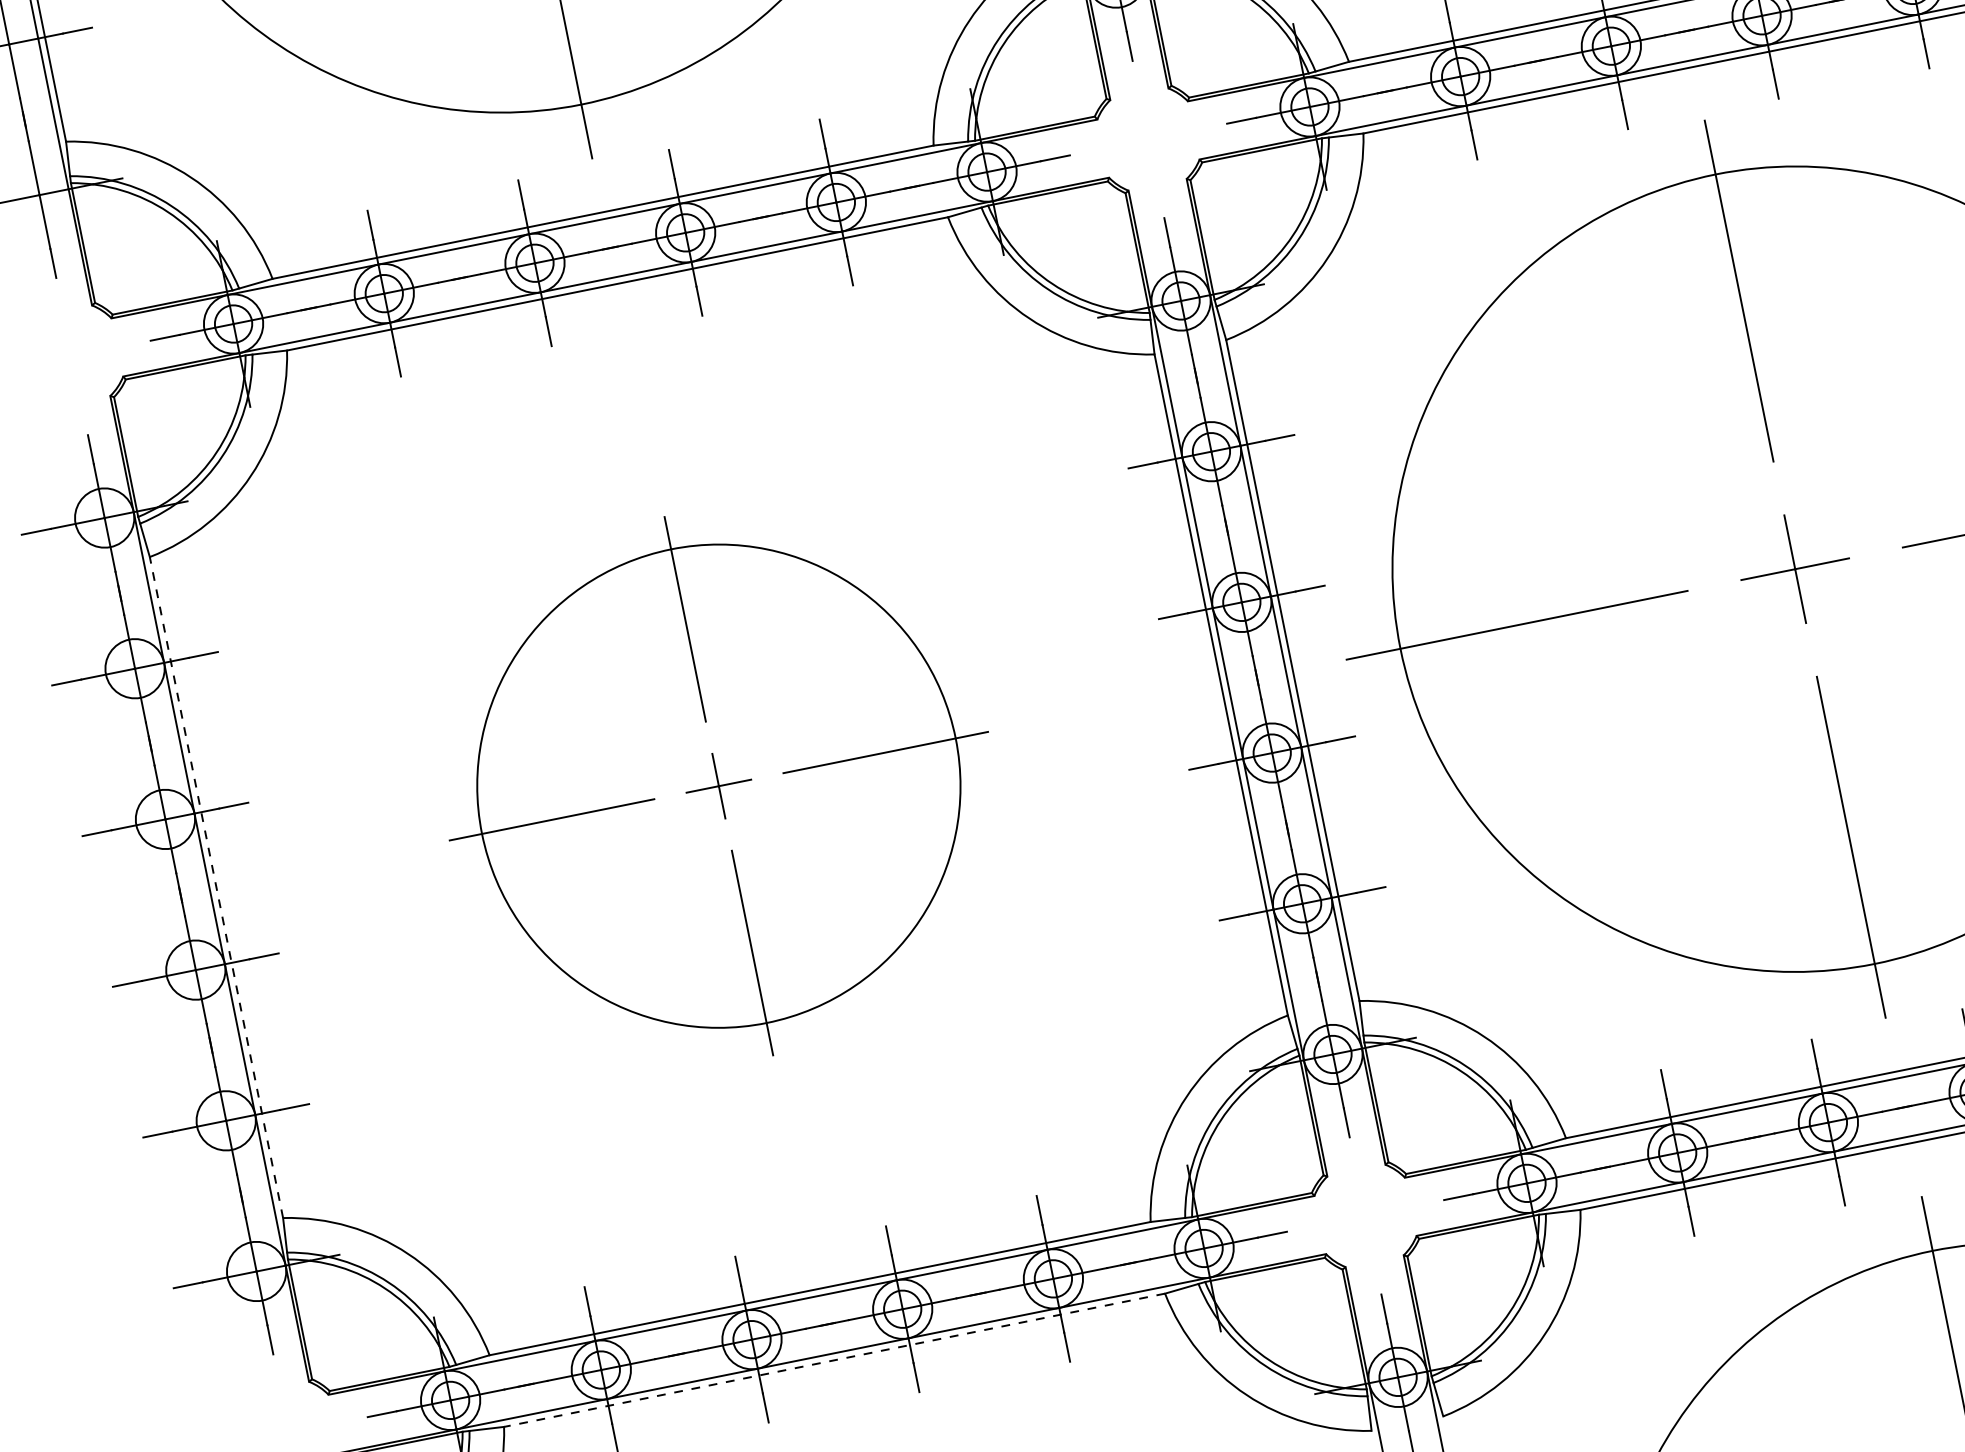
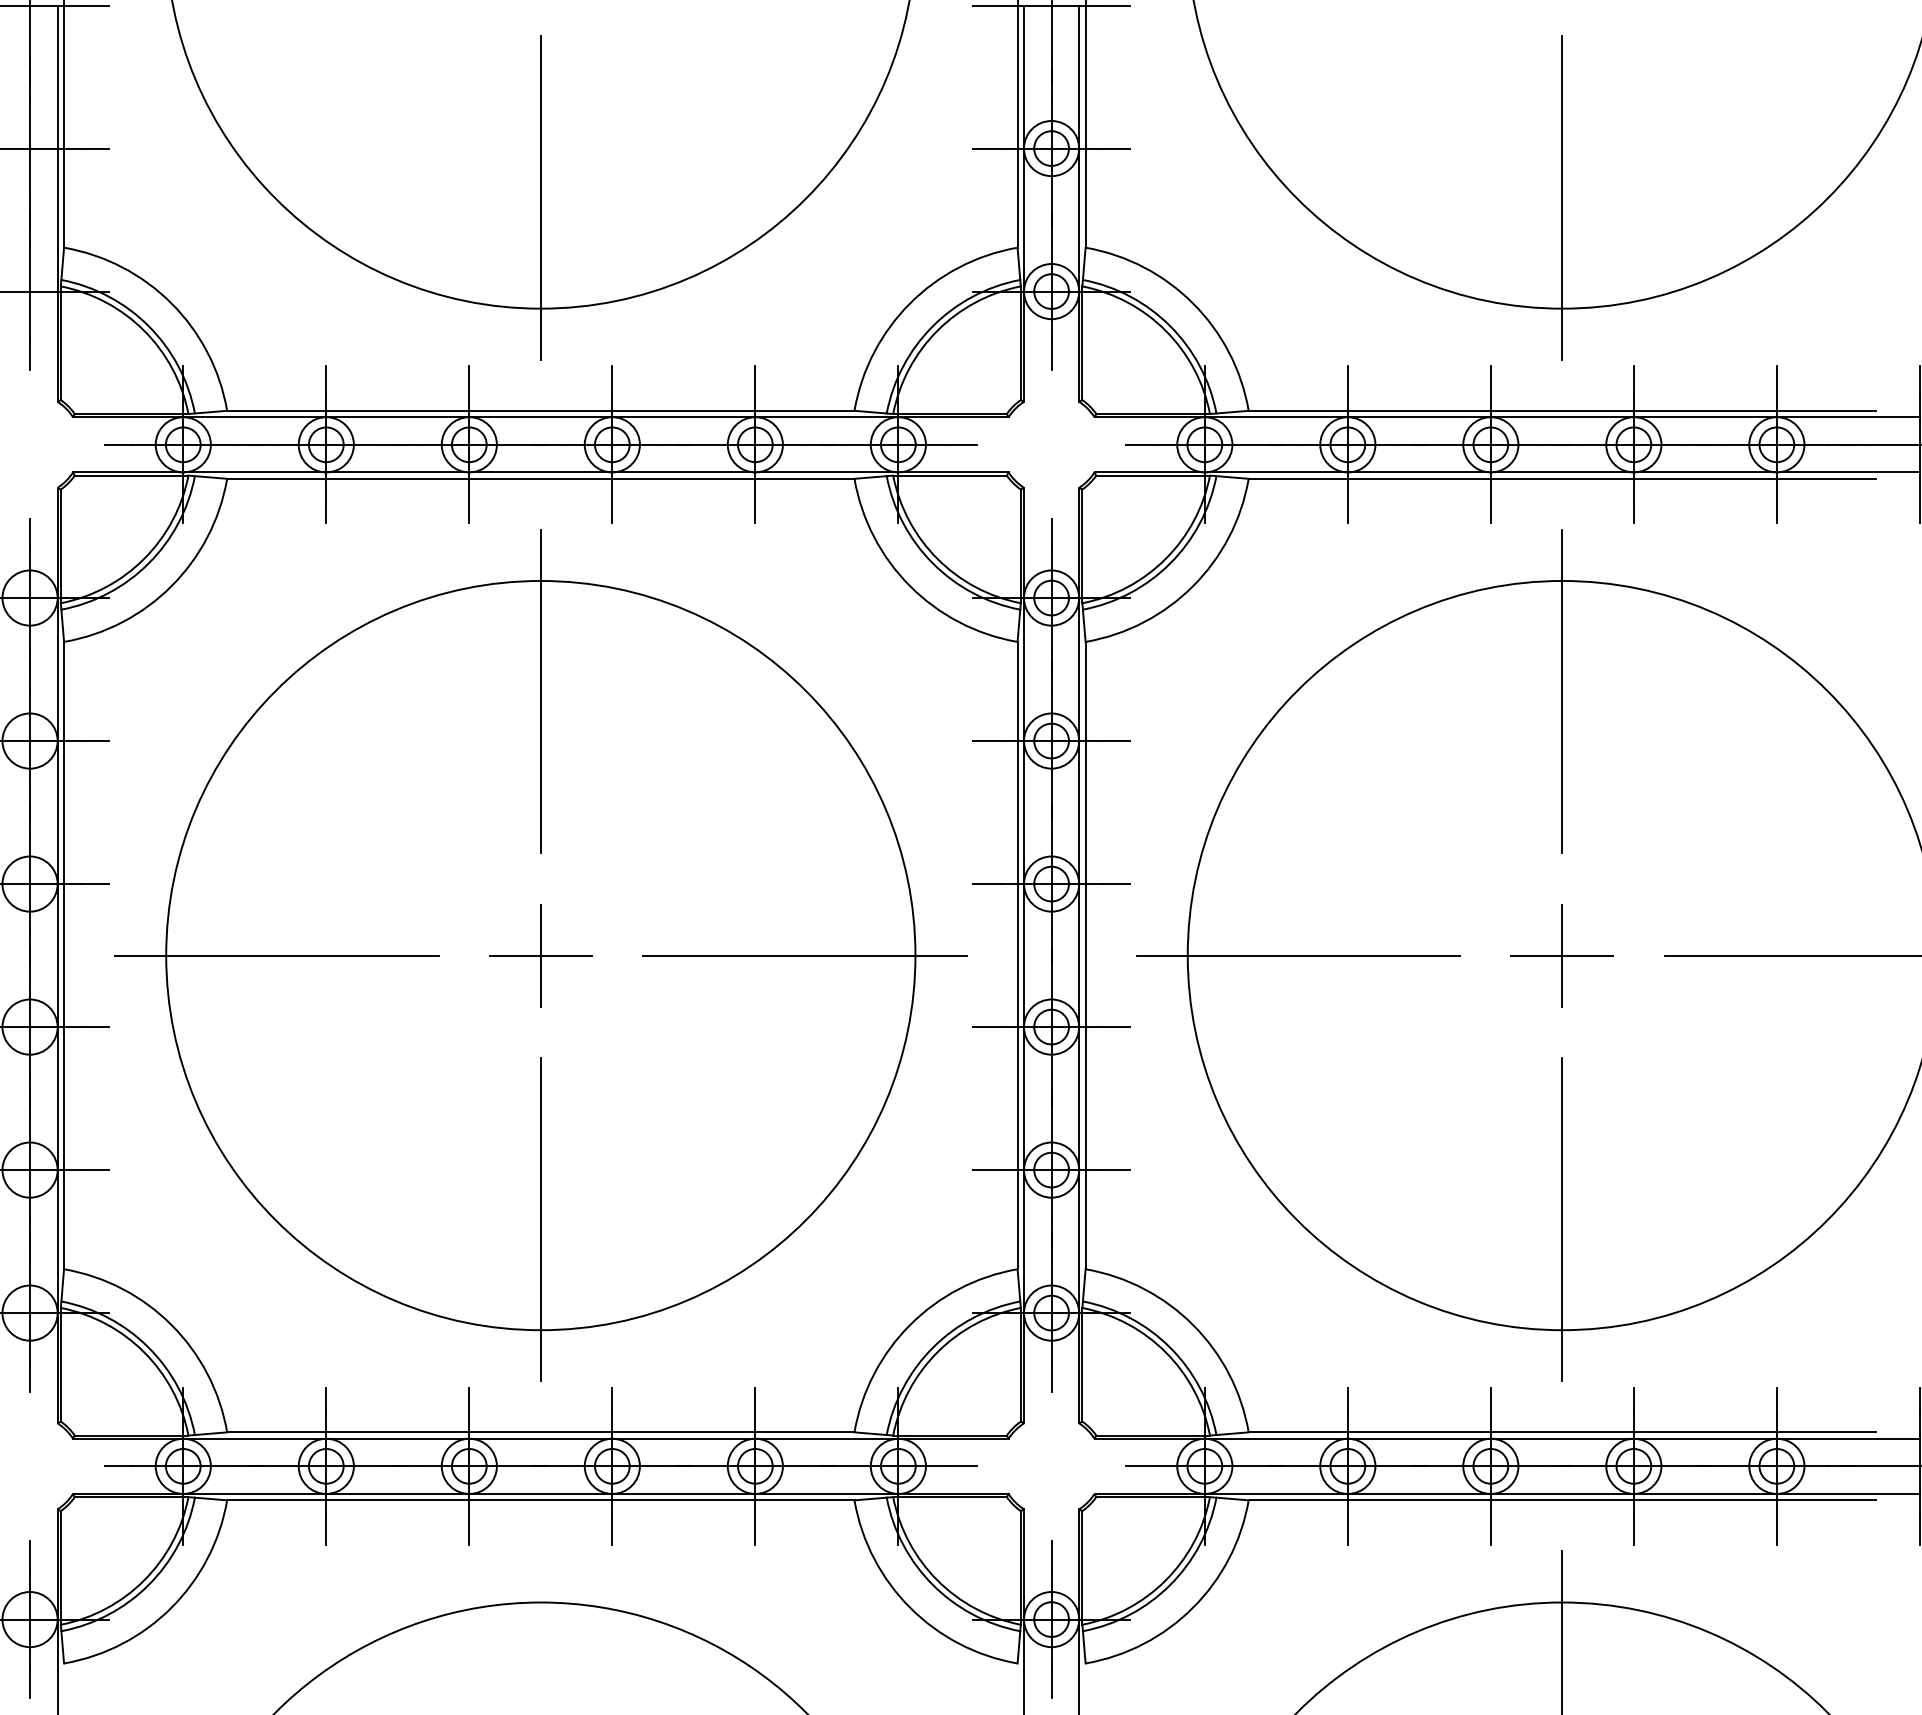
part: (718, 786) -> (540, 955), size x1.67
line: (216, 887) -> (64, 955), dashed -> solid
line: (834, 1360) -> (540, 1500), dashed -> solid

